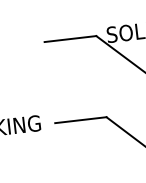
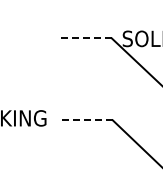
line: (70, 39) -> (85, 38), solid -> dashed
line: (80, 120) -> (86, 120), solid -> dashed

